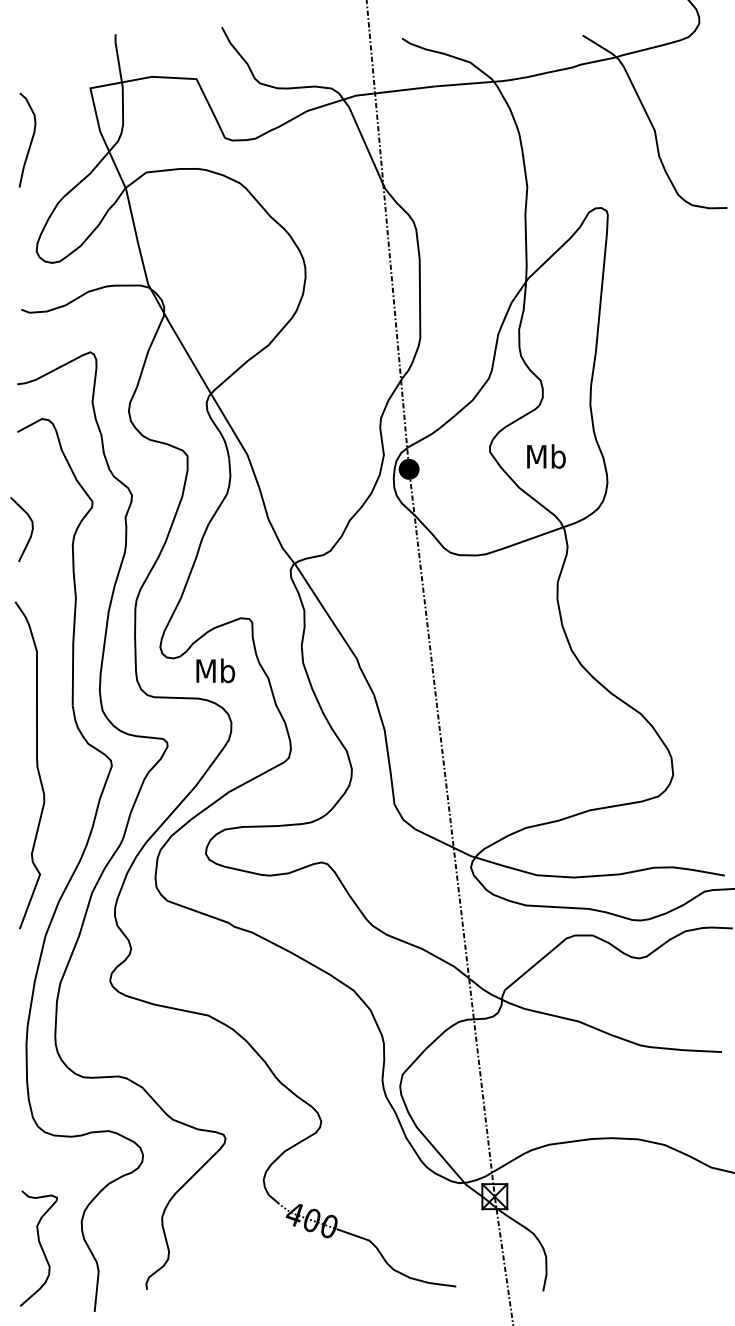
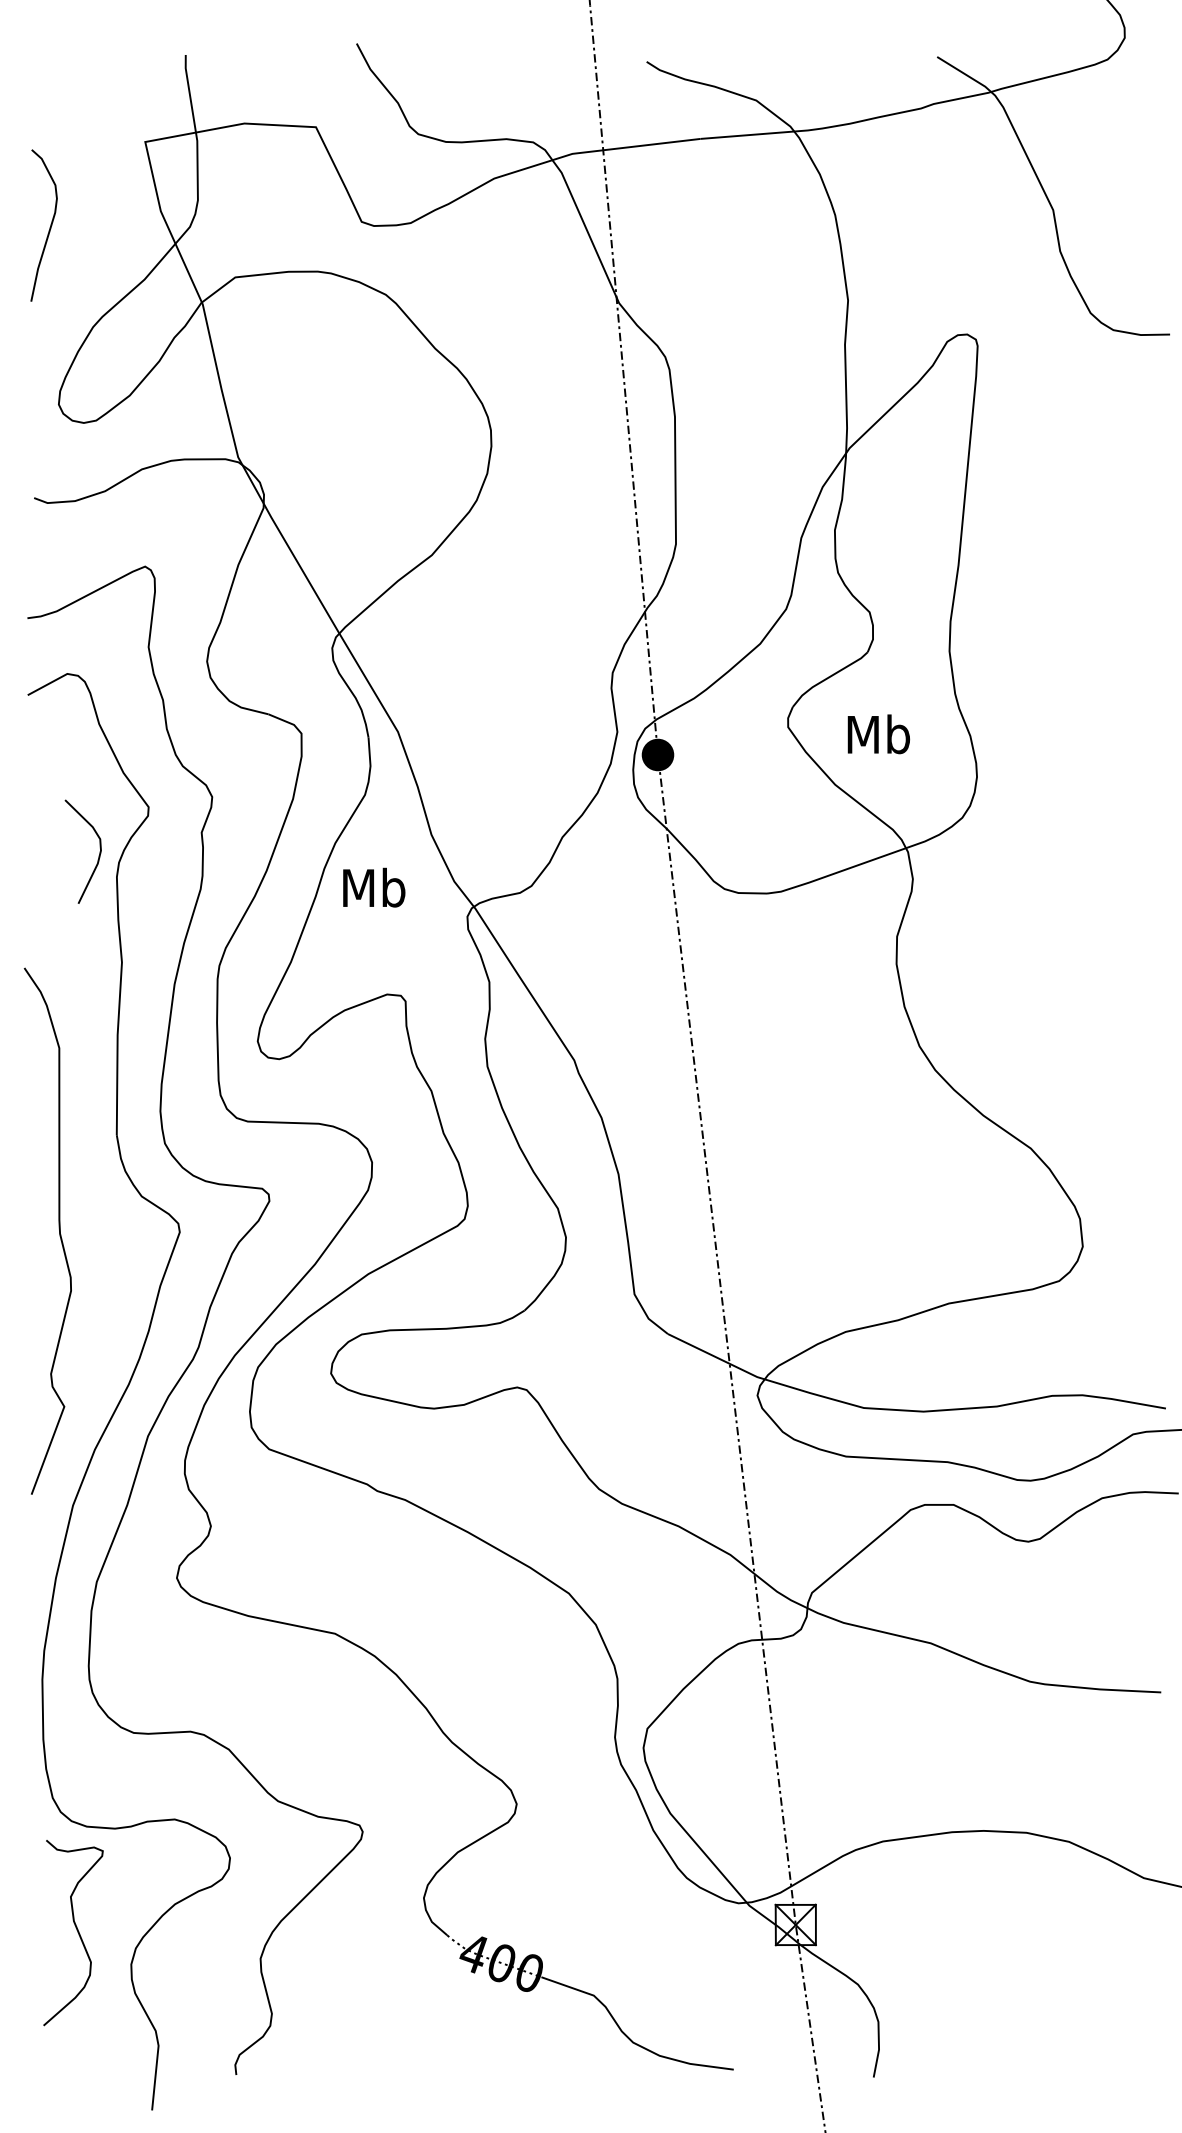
curve: (30, 533) -> (97, 858), moved
text: (215, 670) -> (373, 887), moved
curve: (40, 1247) -> (76, 1931), moved

